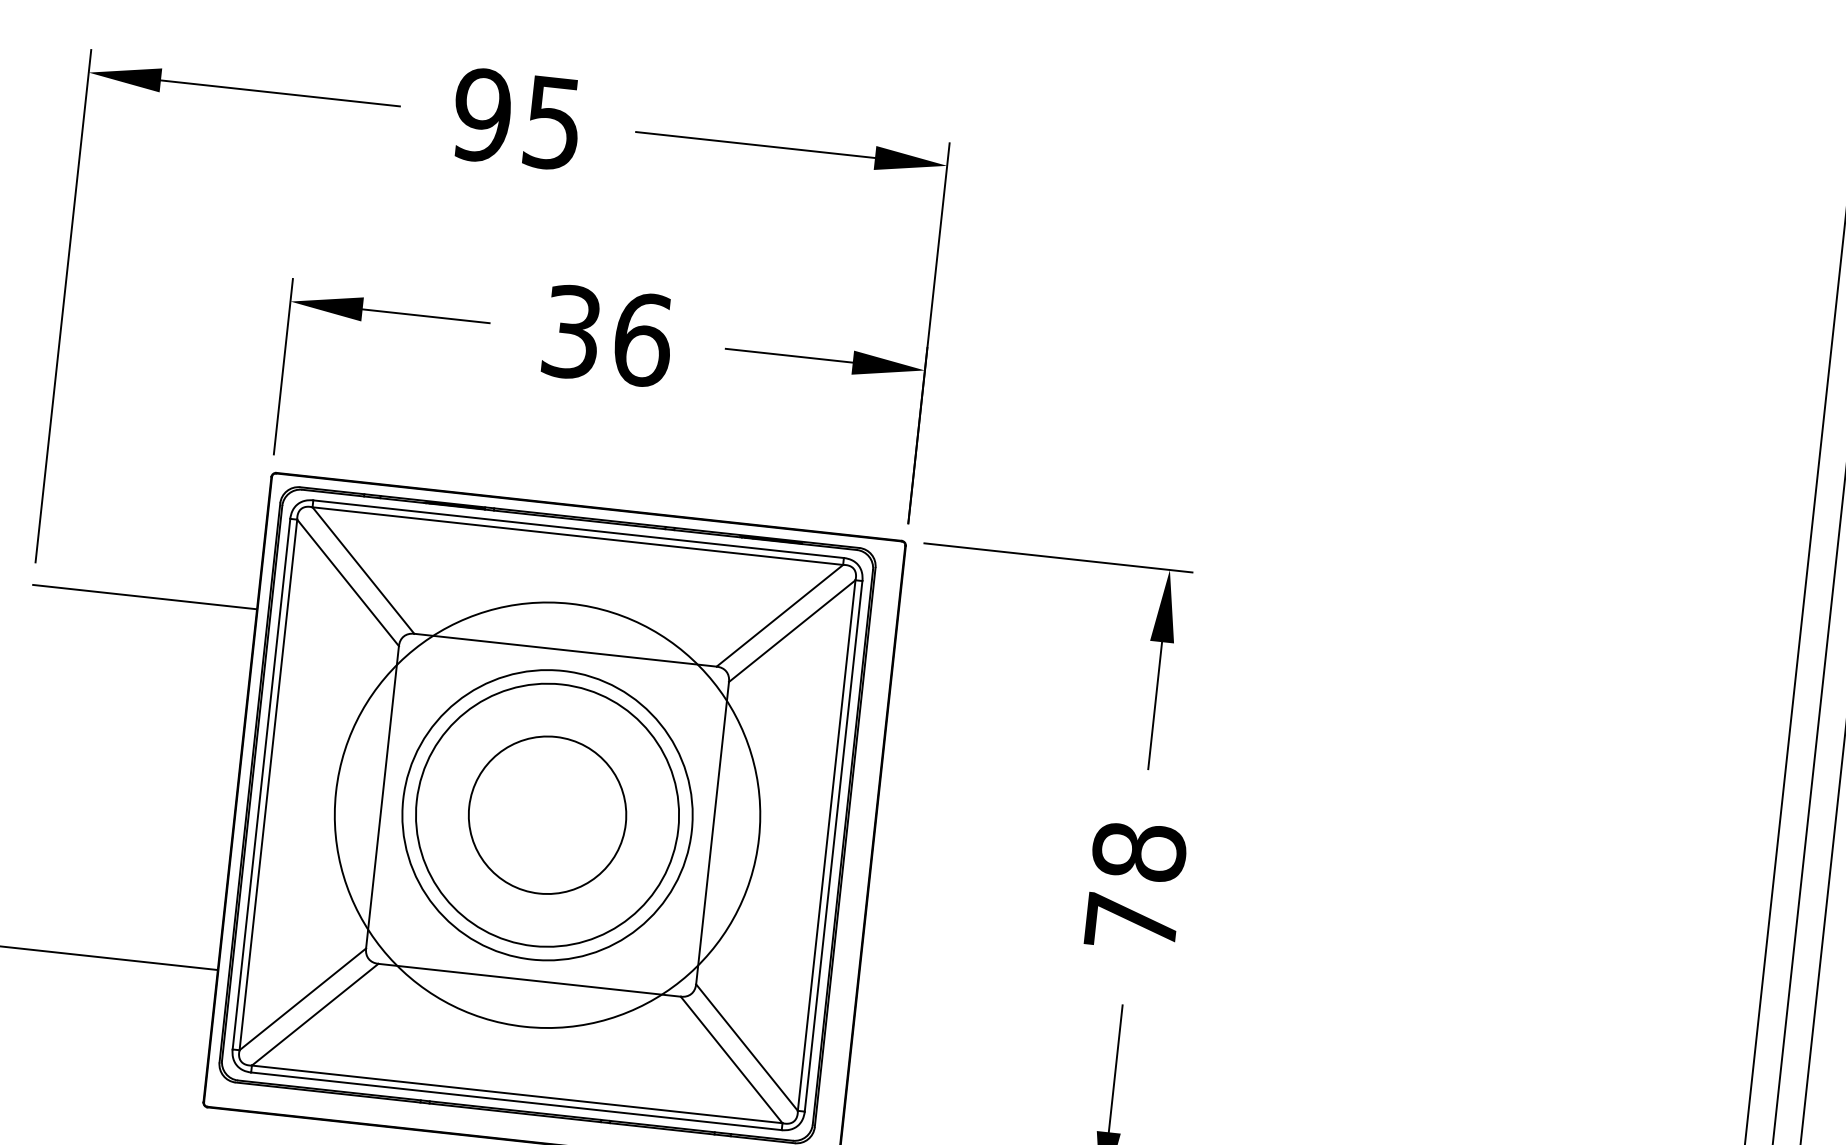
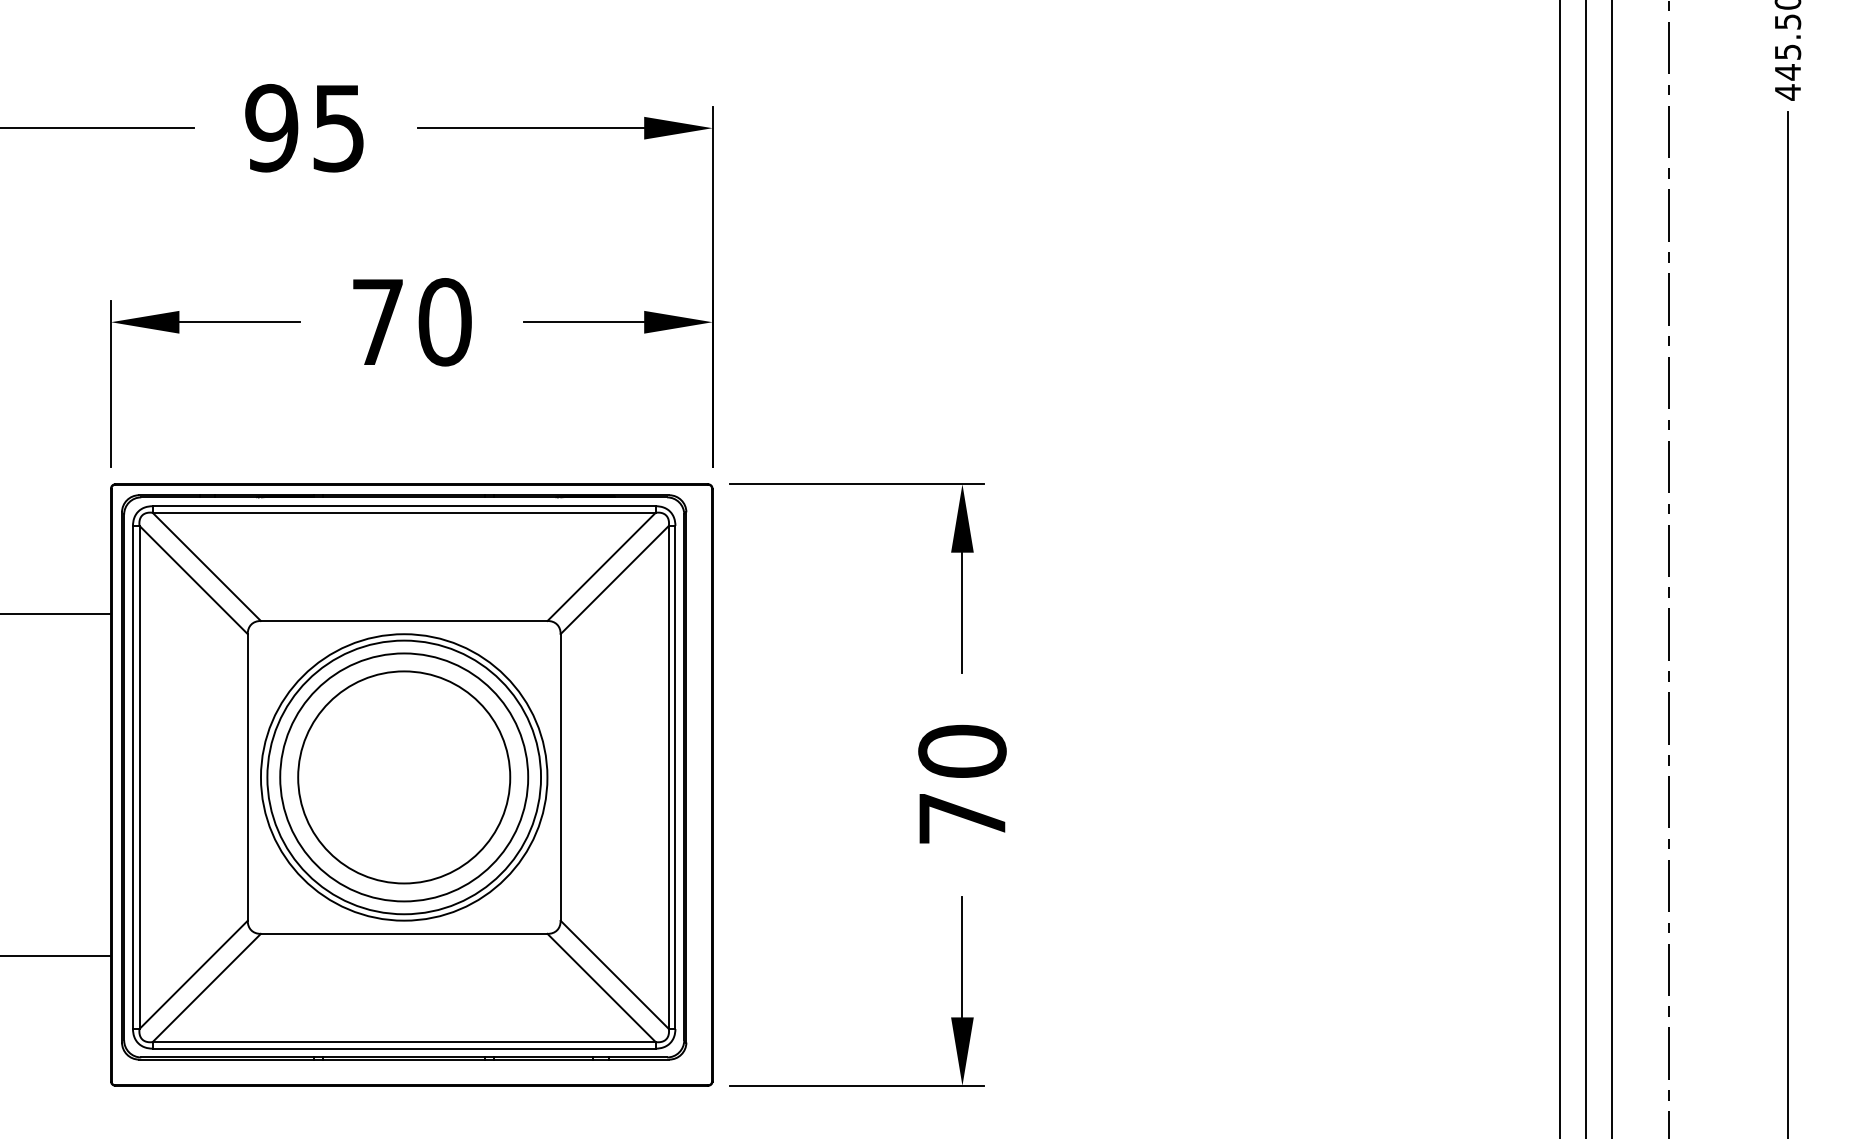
text: (608, 336) -> (412, 322), 36 -> 70
circle: (546, 815) -> (403, 777), size x0.71
circle: (547, 815) -> (404, 777), size x1.43
text: (1139, 850) -> (962, 750), 78 -> 70

